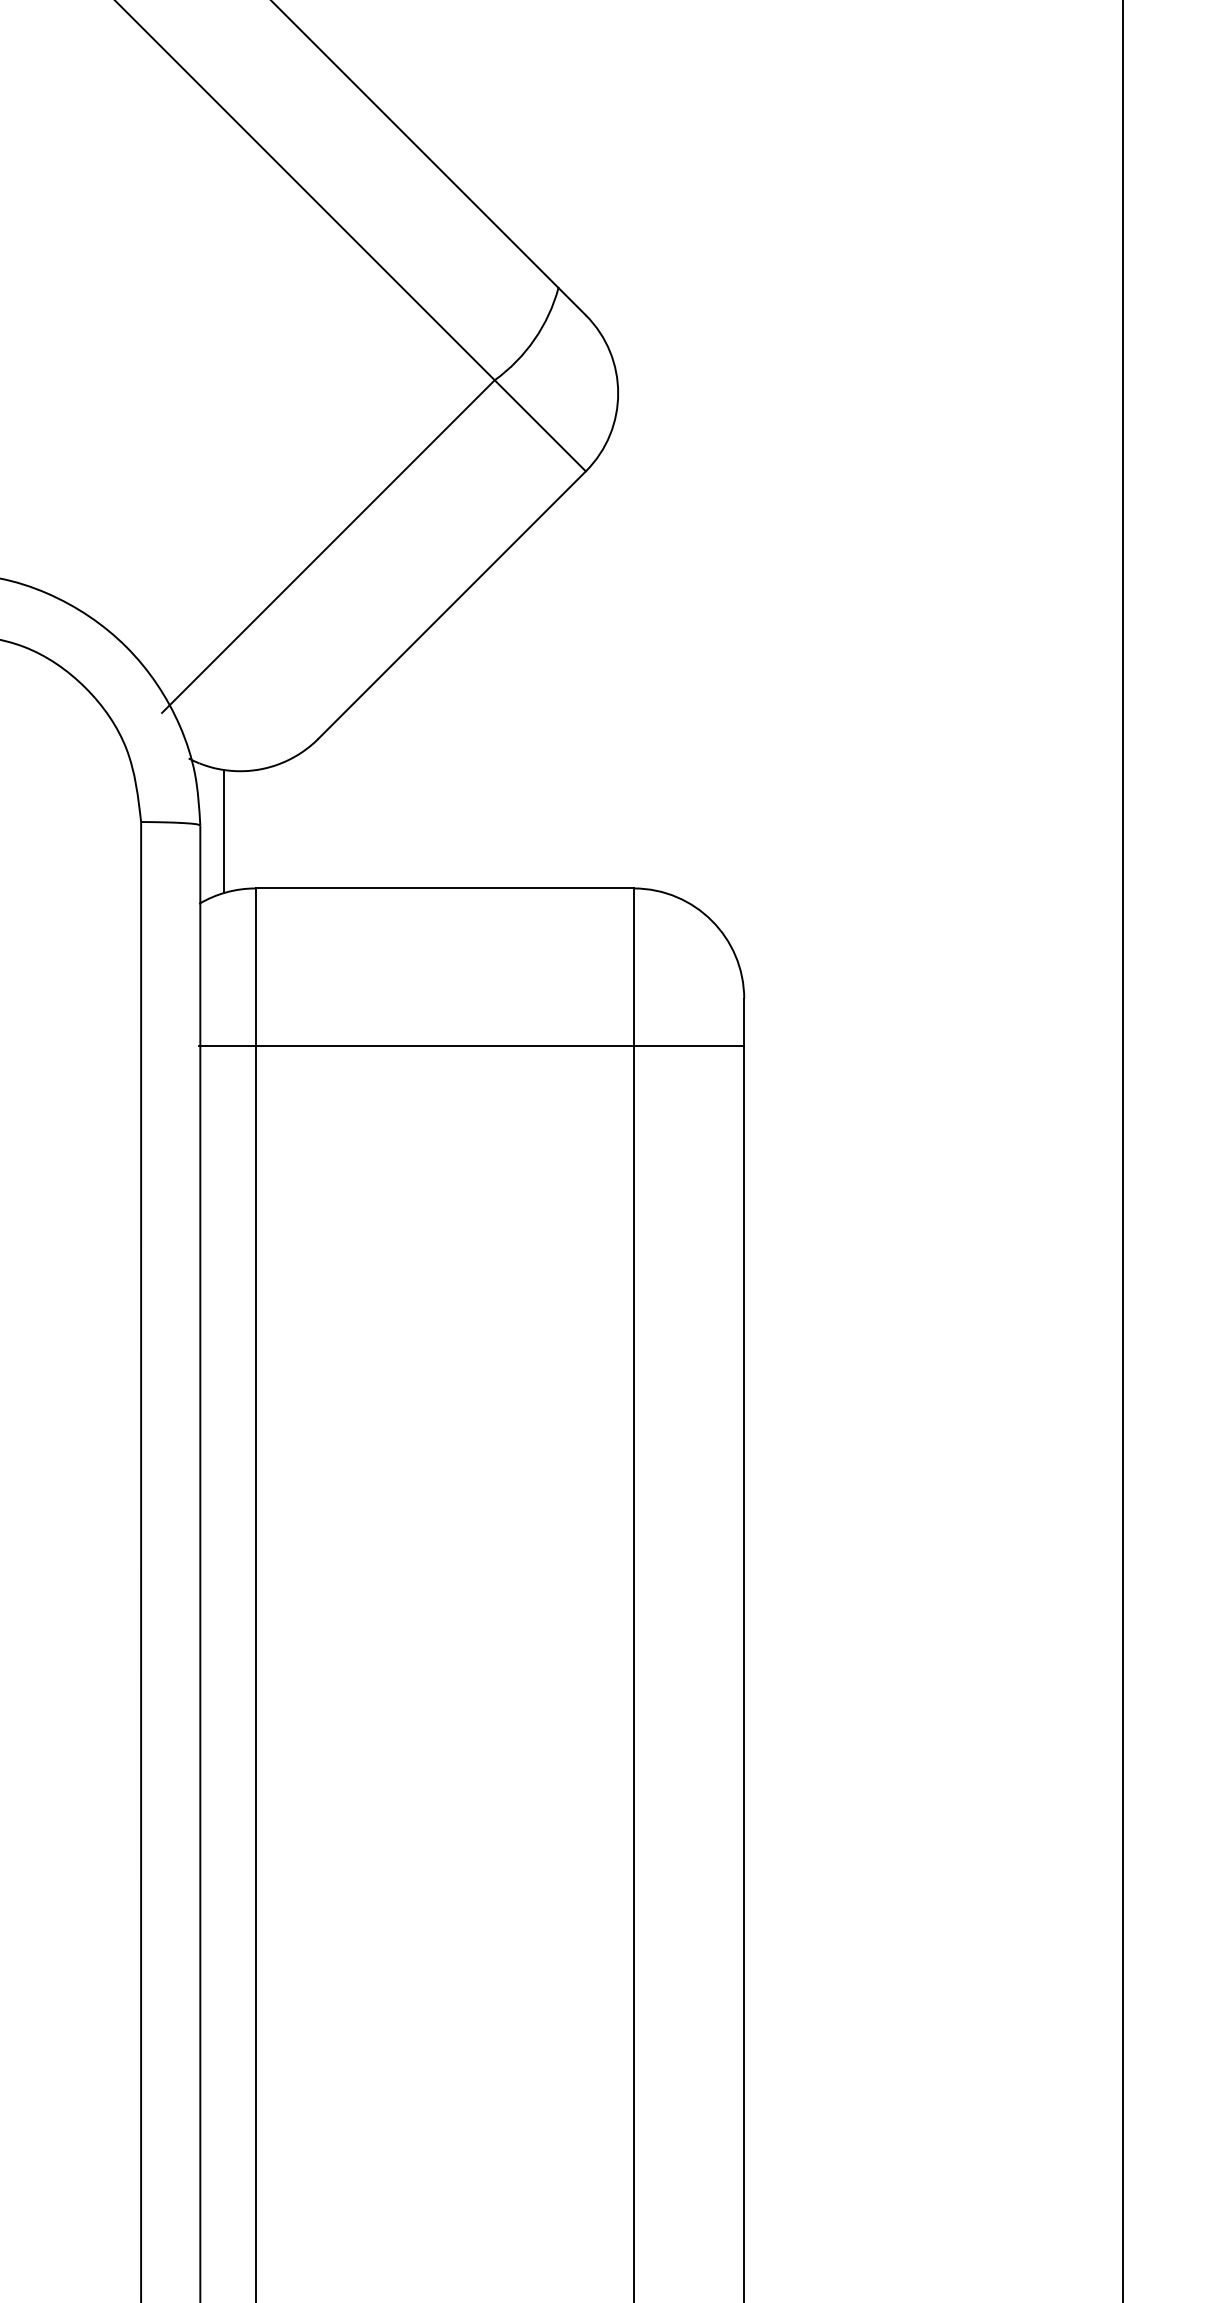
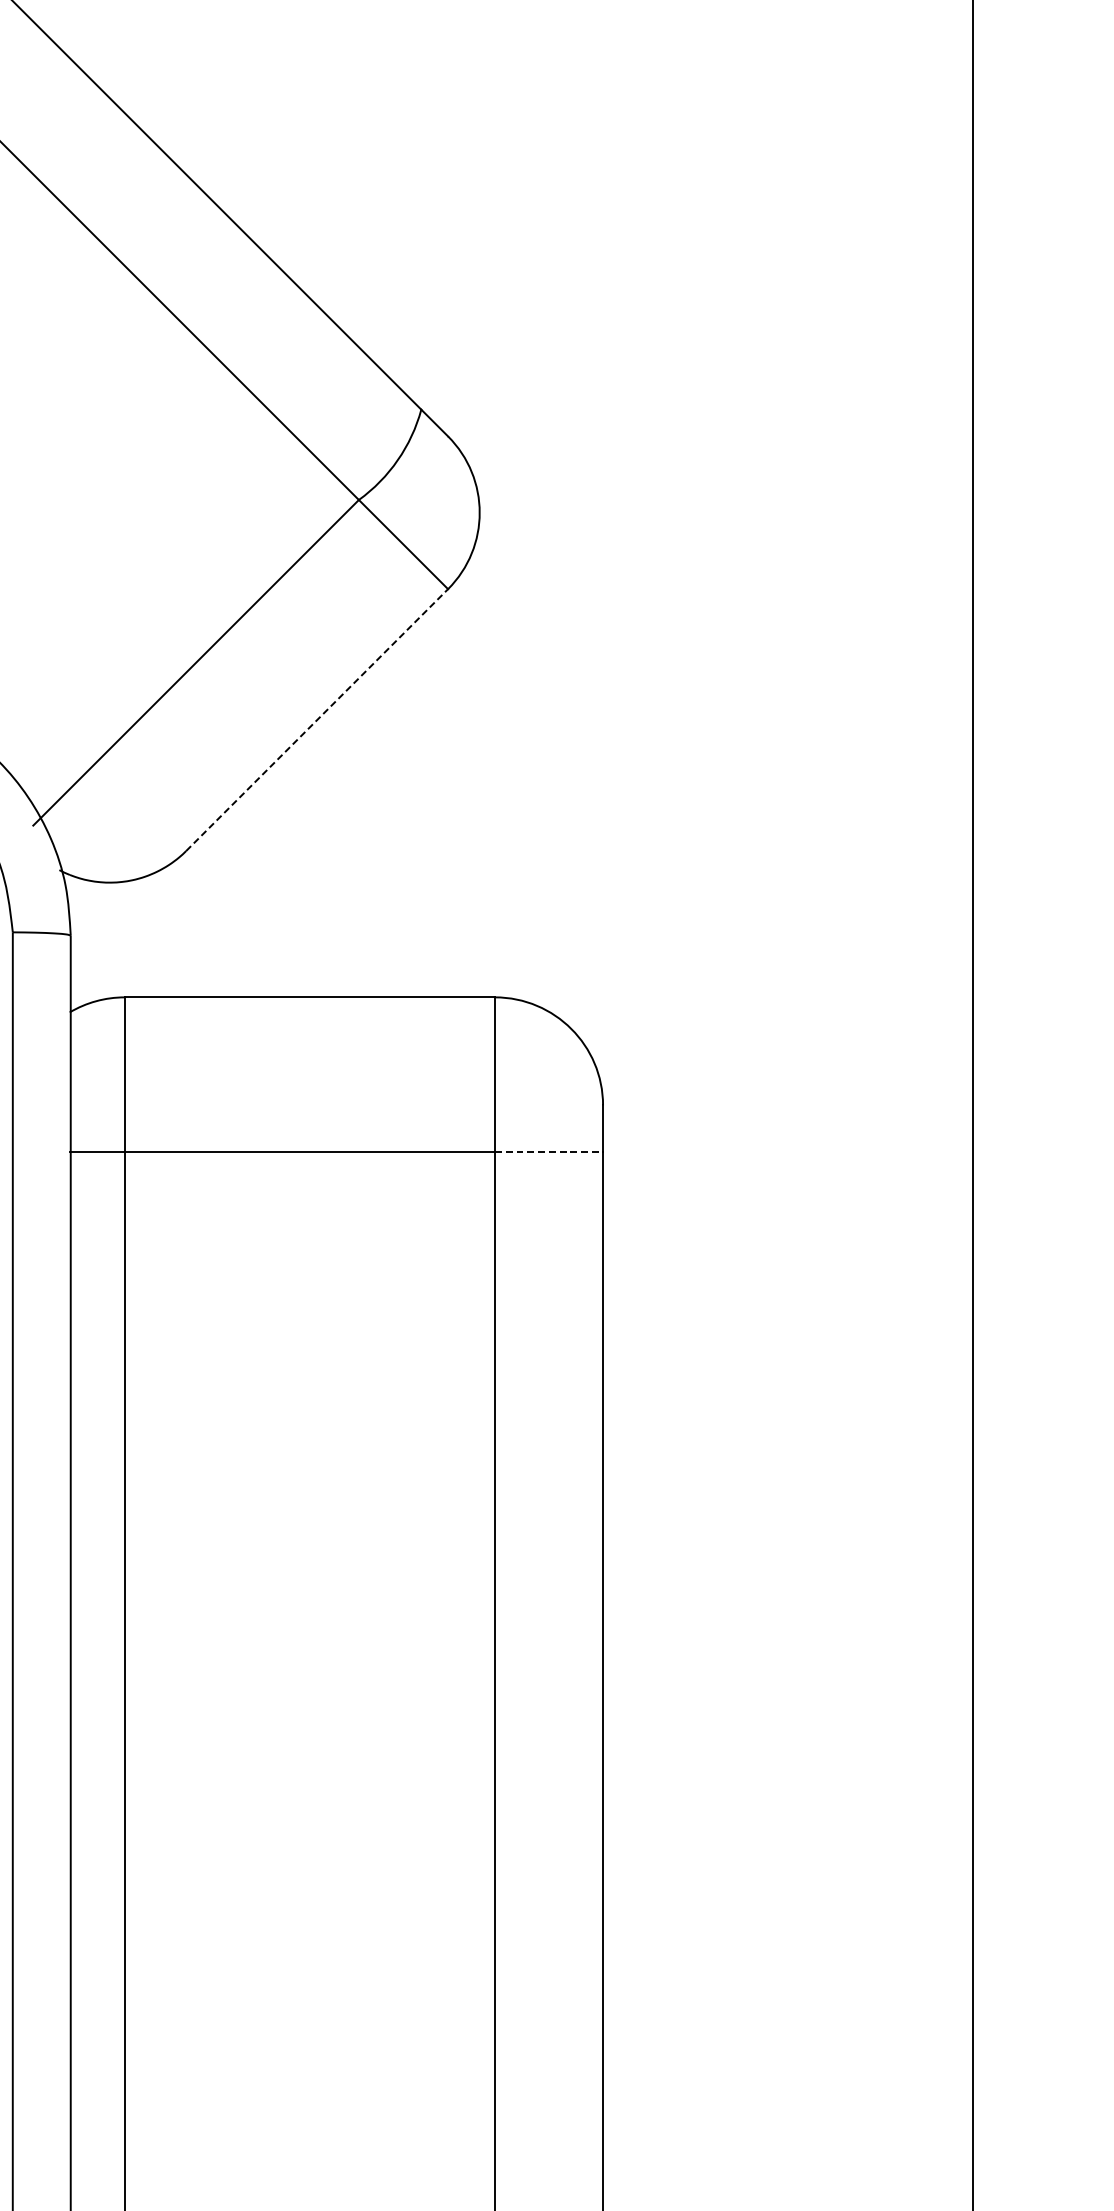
line: (452, 604) -> (317, 719), solid -> dashed
line: (223, 831) -> (93, 941), removed
line: (689, 1046) -> (549, 1152), solid -> dashed

